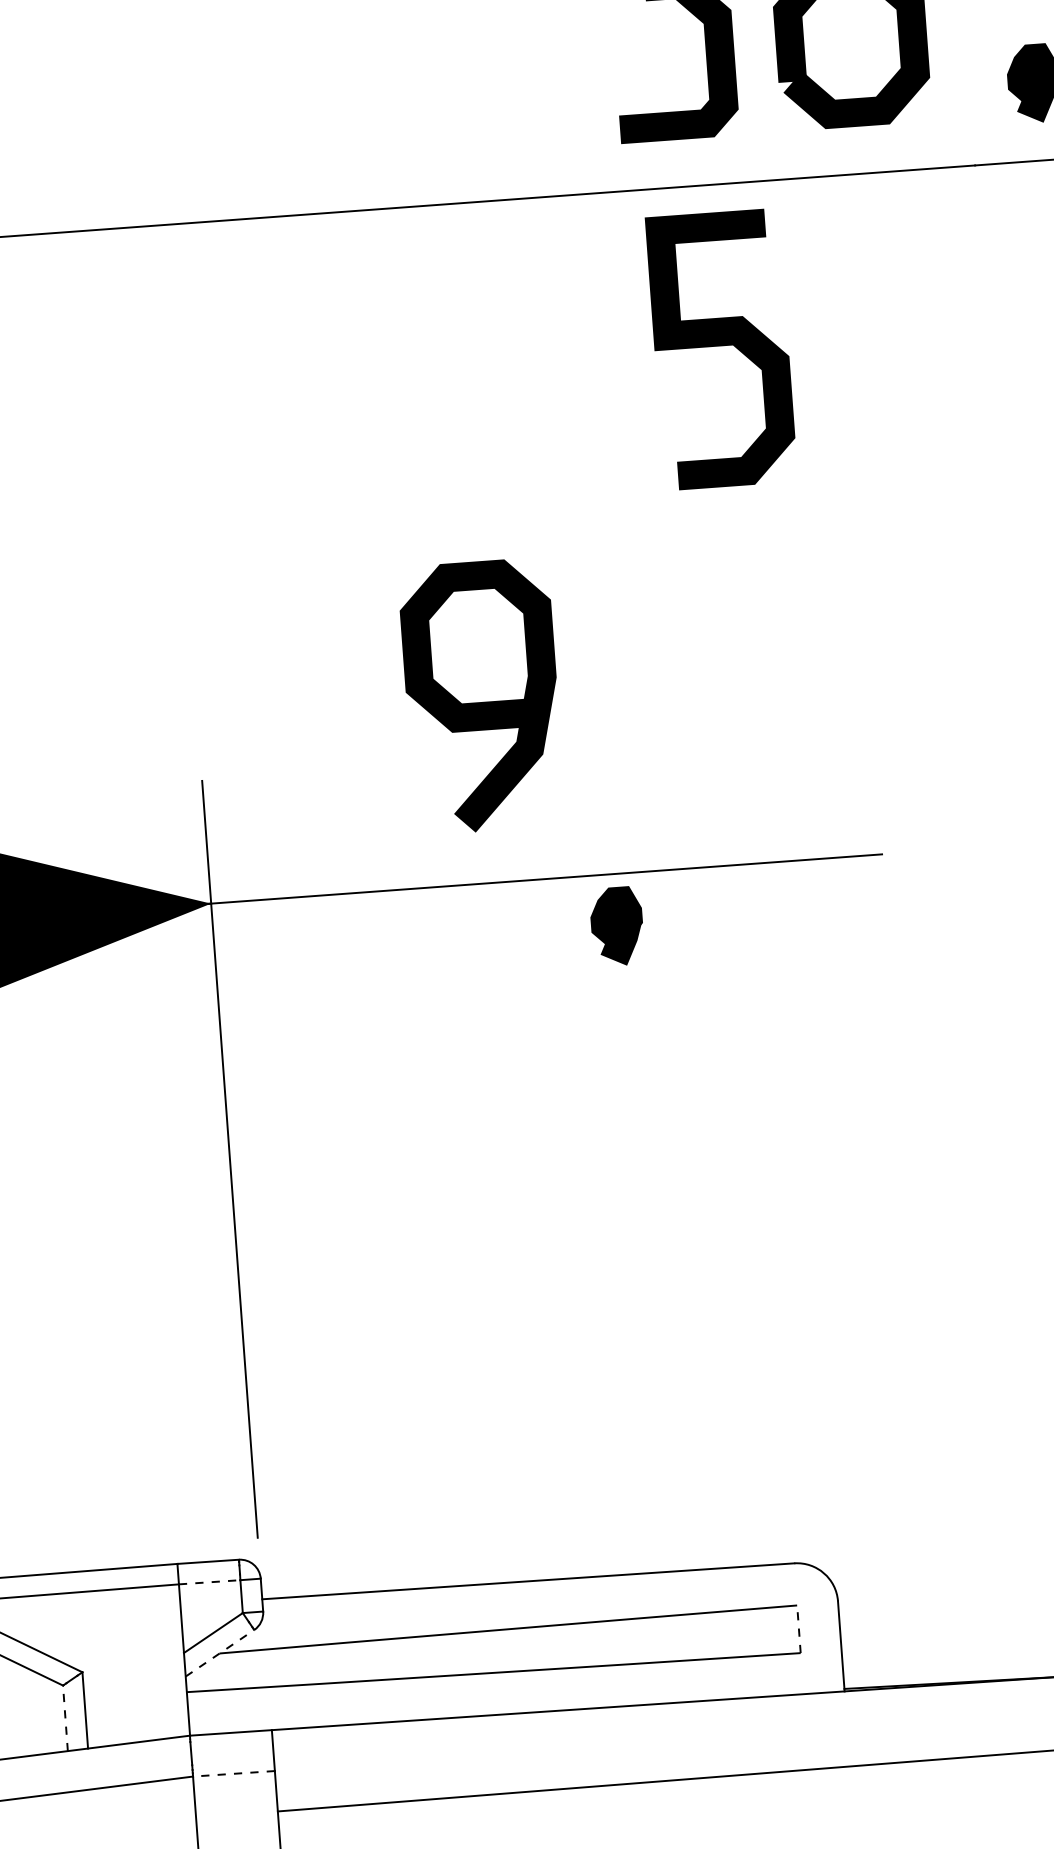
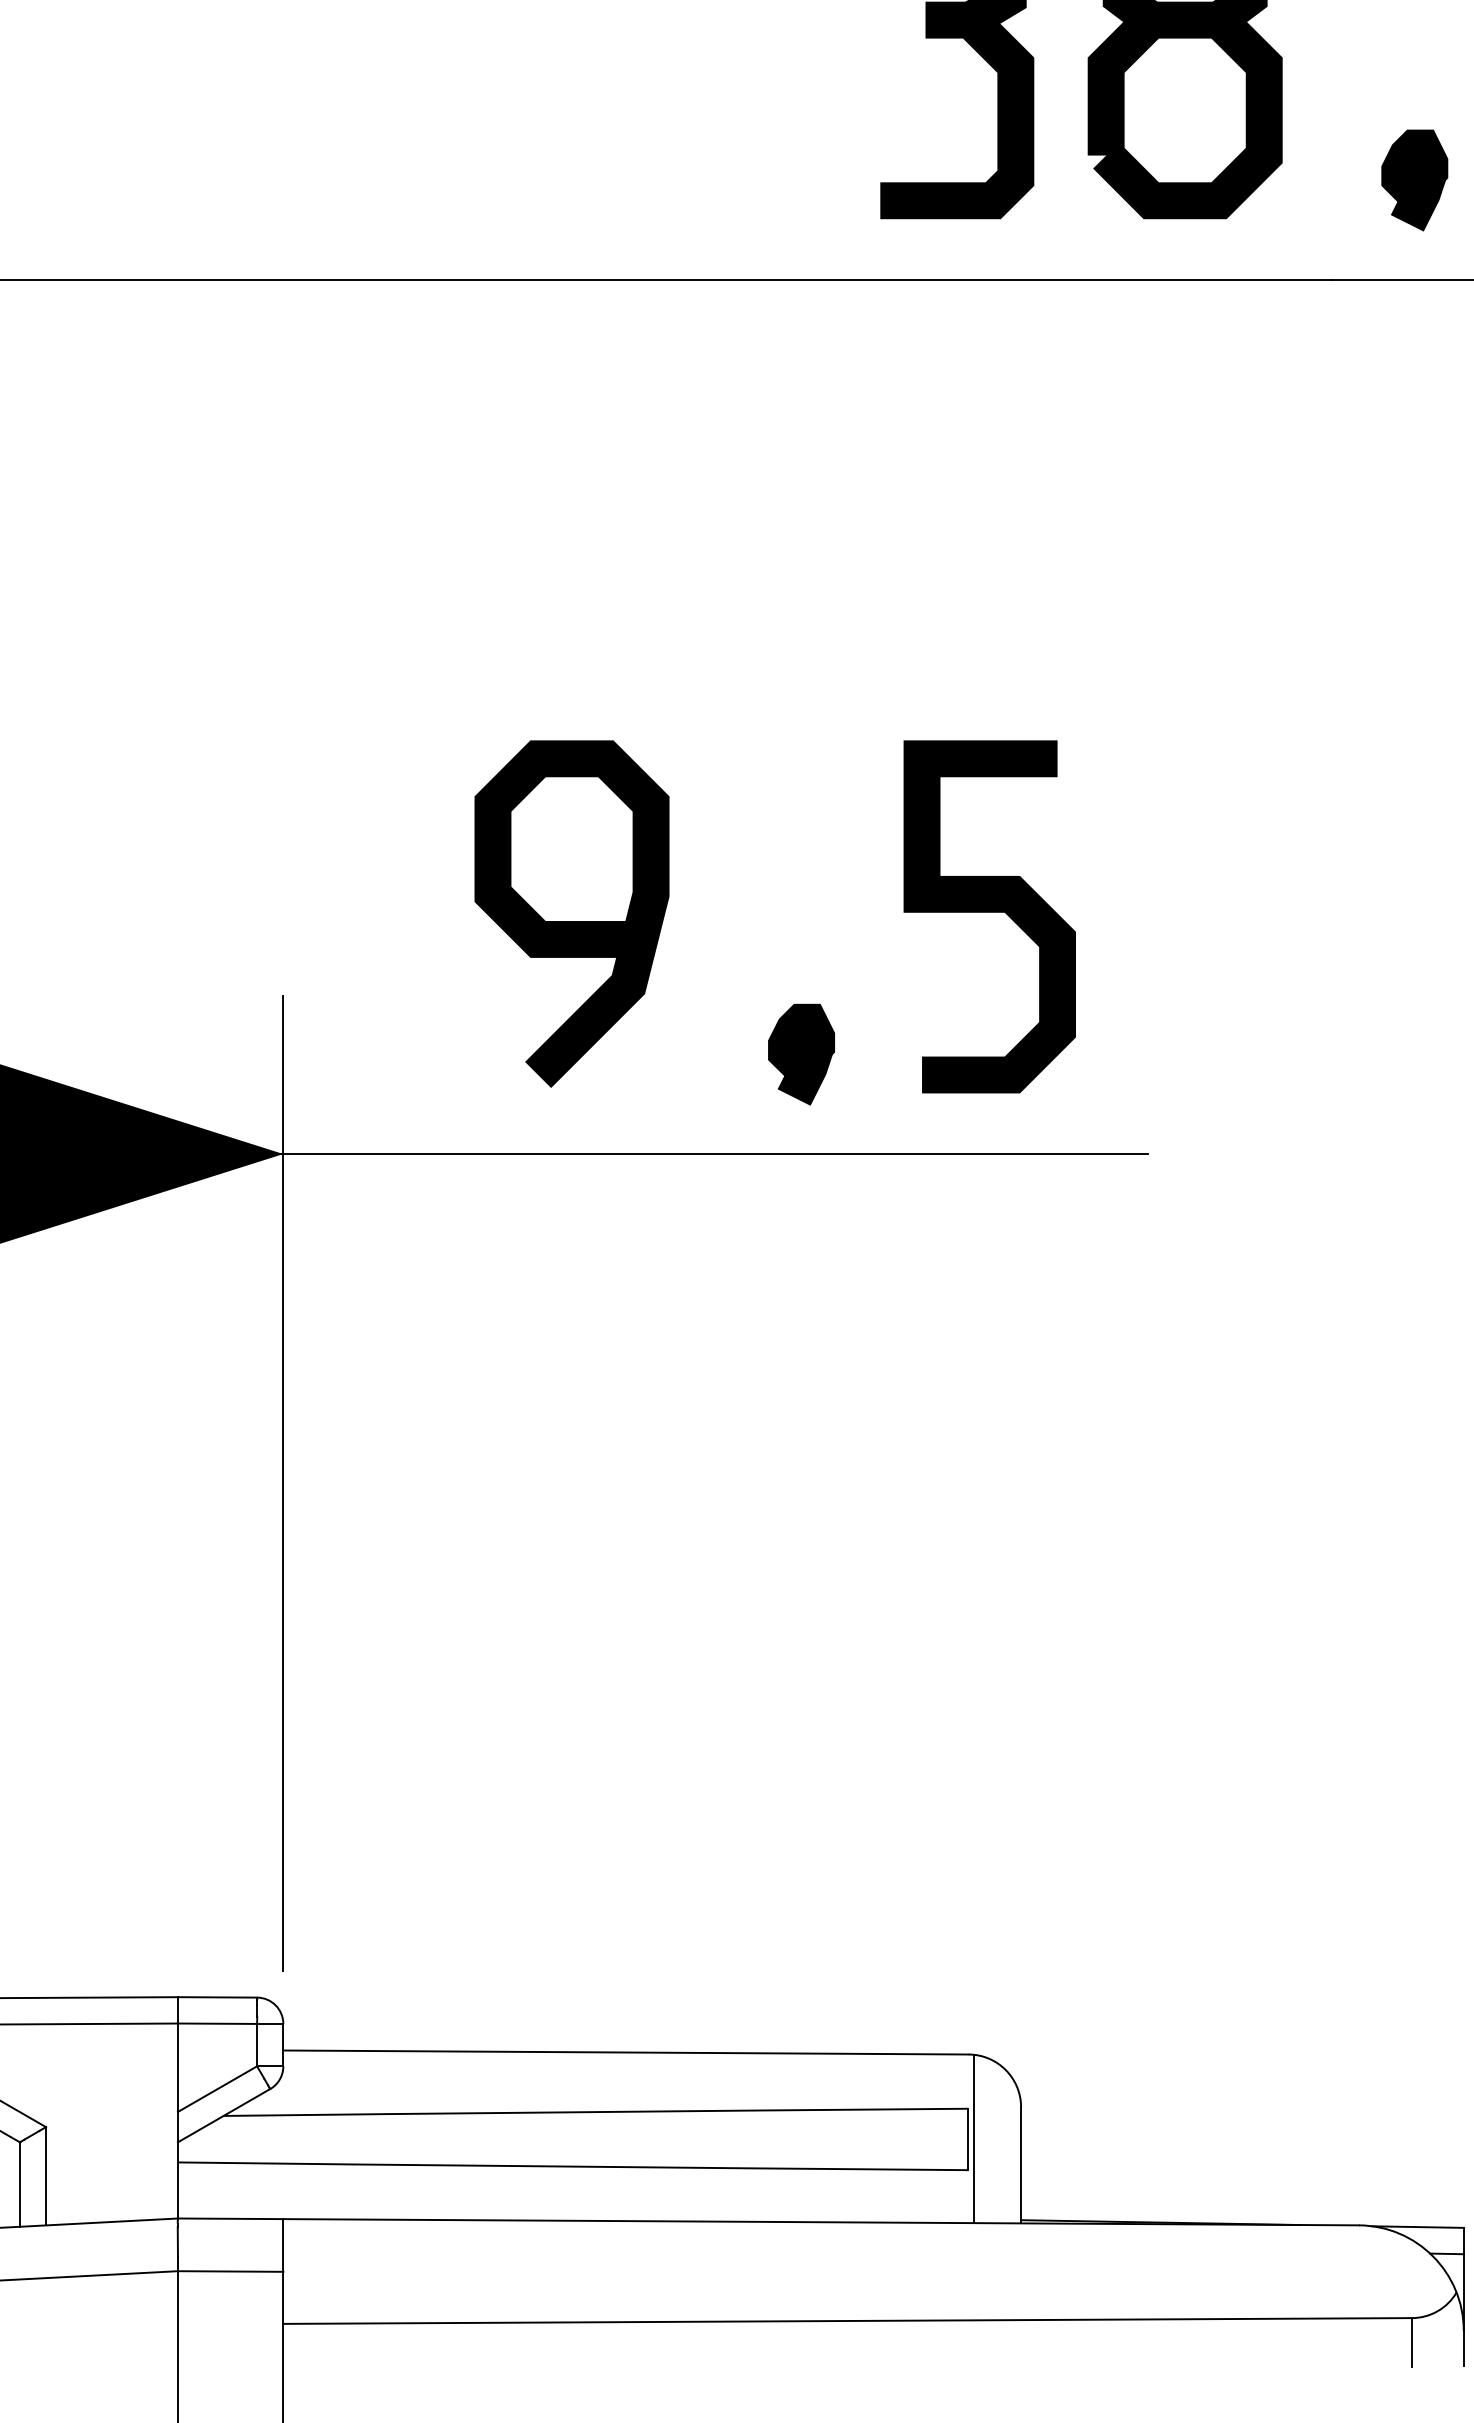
curve: (721, 346) -> (989, 912), moved
curve: (482, 702) -> (571, 921), moved
part: (617, 926) -> (801, 1054), moved
line: (209, 1582) -> (217, 2023), dashed -> solid
line: (802, 1628) -> (973, 2138), added
line: (799, 1629) -> (968, 2139), dashed -> solid
line: (220, 1653) -> (224, 2115), dashed -> solid
line: (65, 1718) -> (19, 2184), dashed -> solid
line: (233, 1773) -> (230, 2271), dashed -> solid

